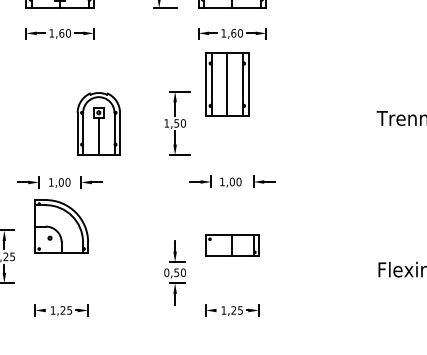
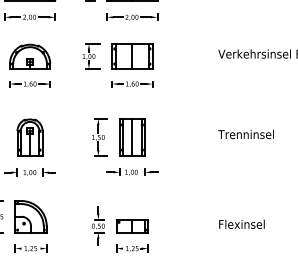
part: (227, 84) -> (132, 137), moved
part: (97, 123) -> (29, 137), moved
part: (60, 226) -> (30, 216), moved
part: (232, 246) -> (132, 226), moved

